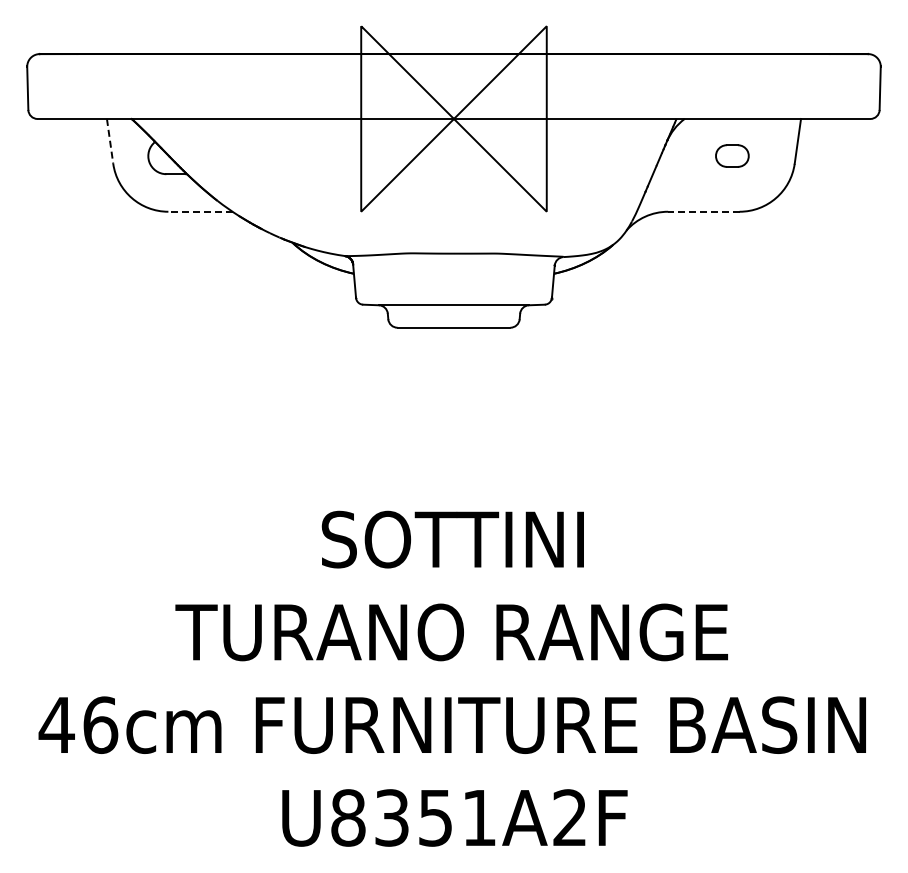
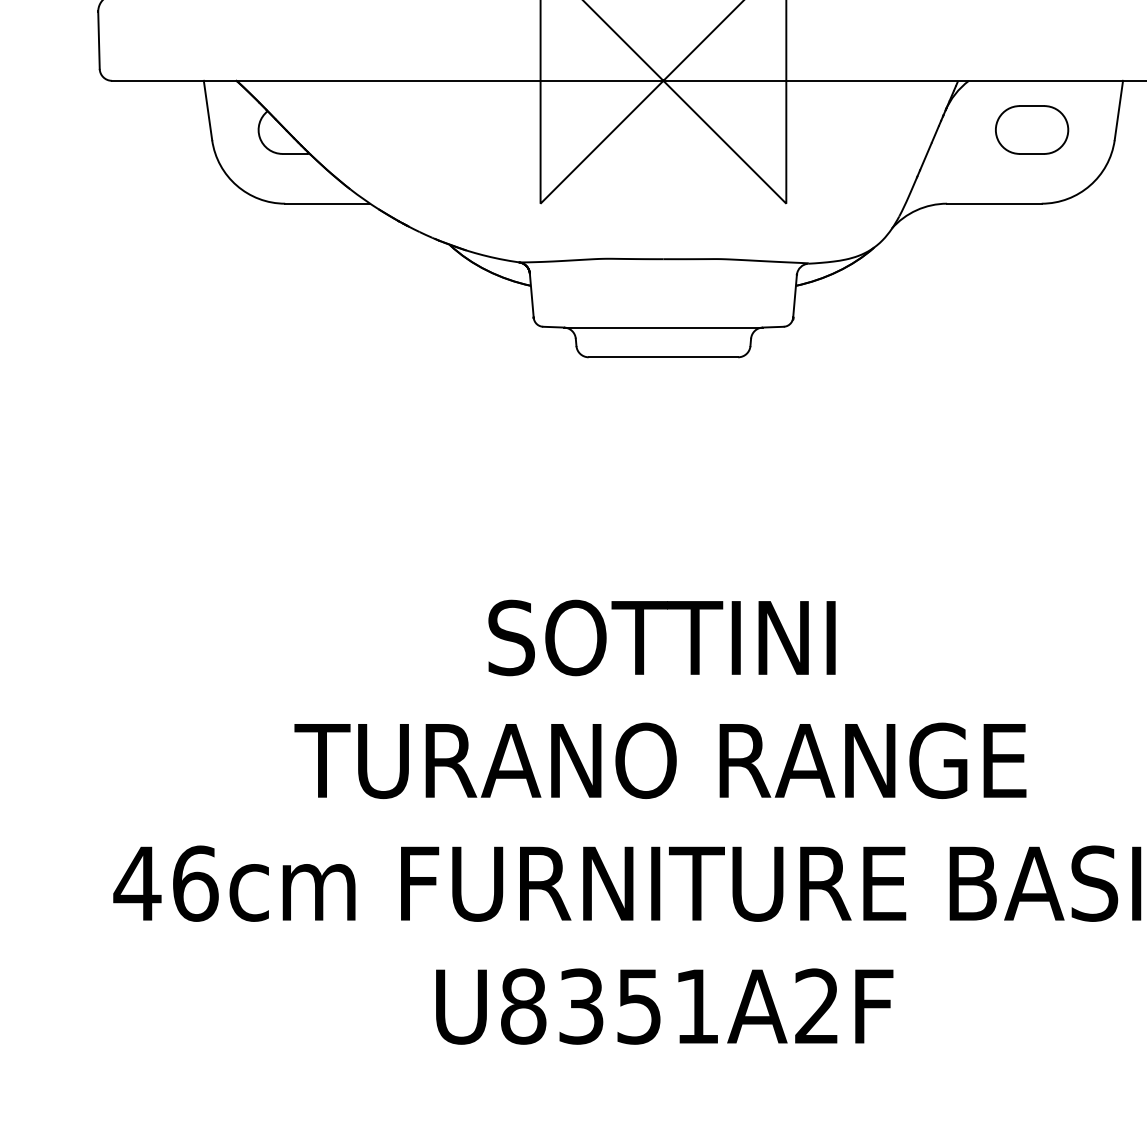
line: (110, 141) -> (208, 110), dashed -> solid
part: (732, 155) -> (1032, 129), size x1.67
line: (200, 211) -> (327, 203), dashed -> solid
line: (703, 211) -> (993, 203), dashed -> solid

